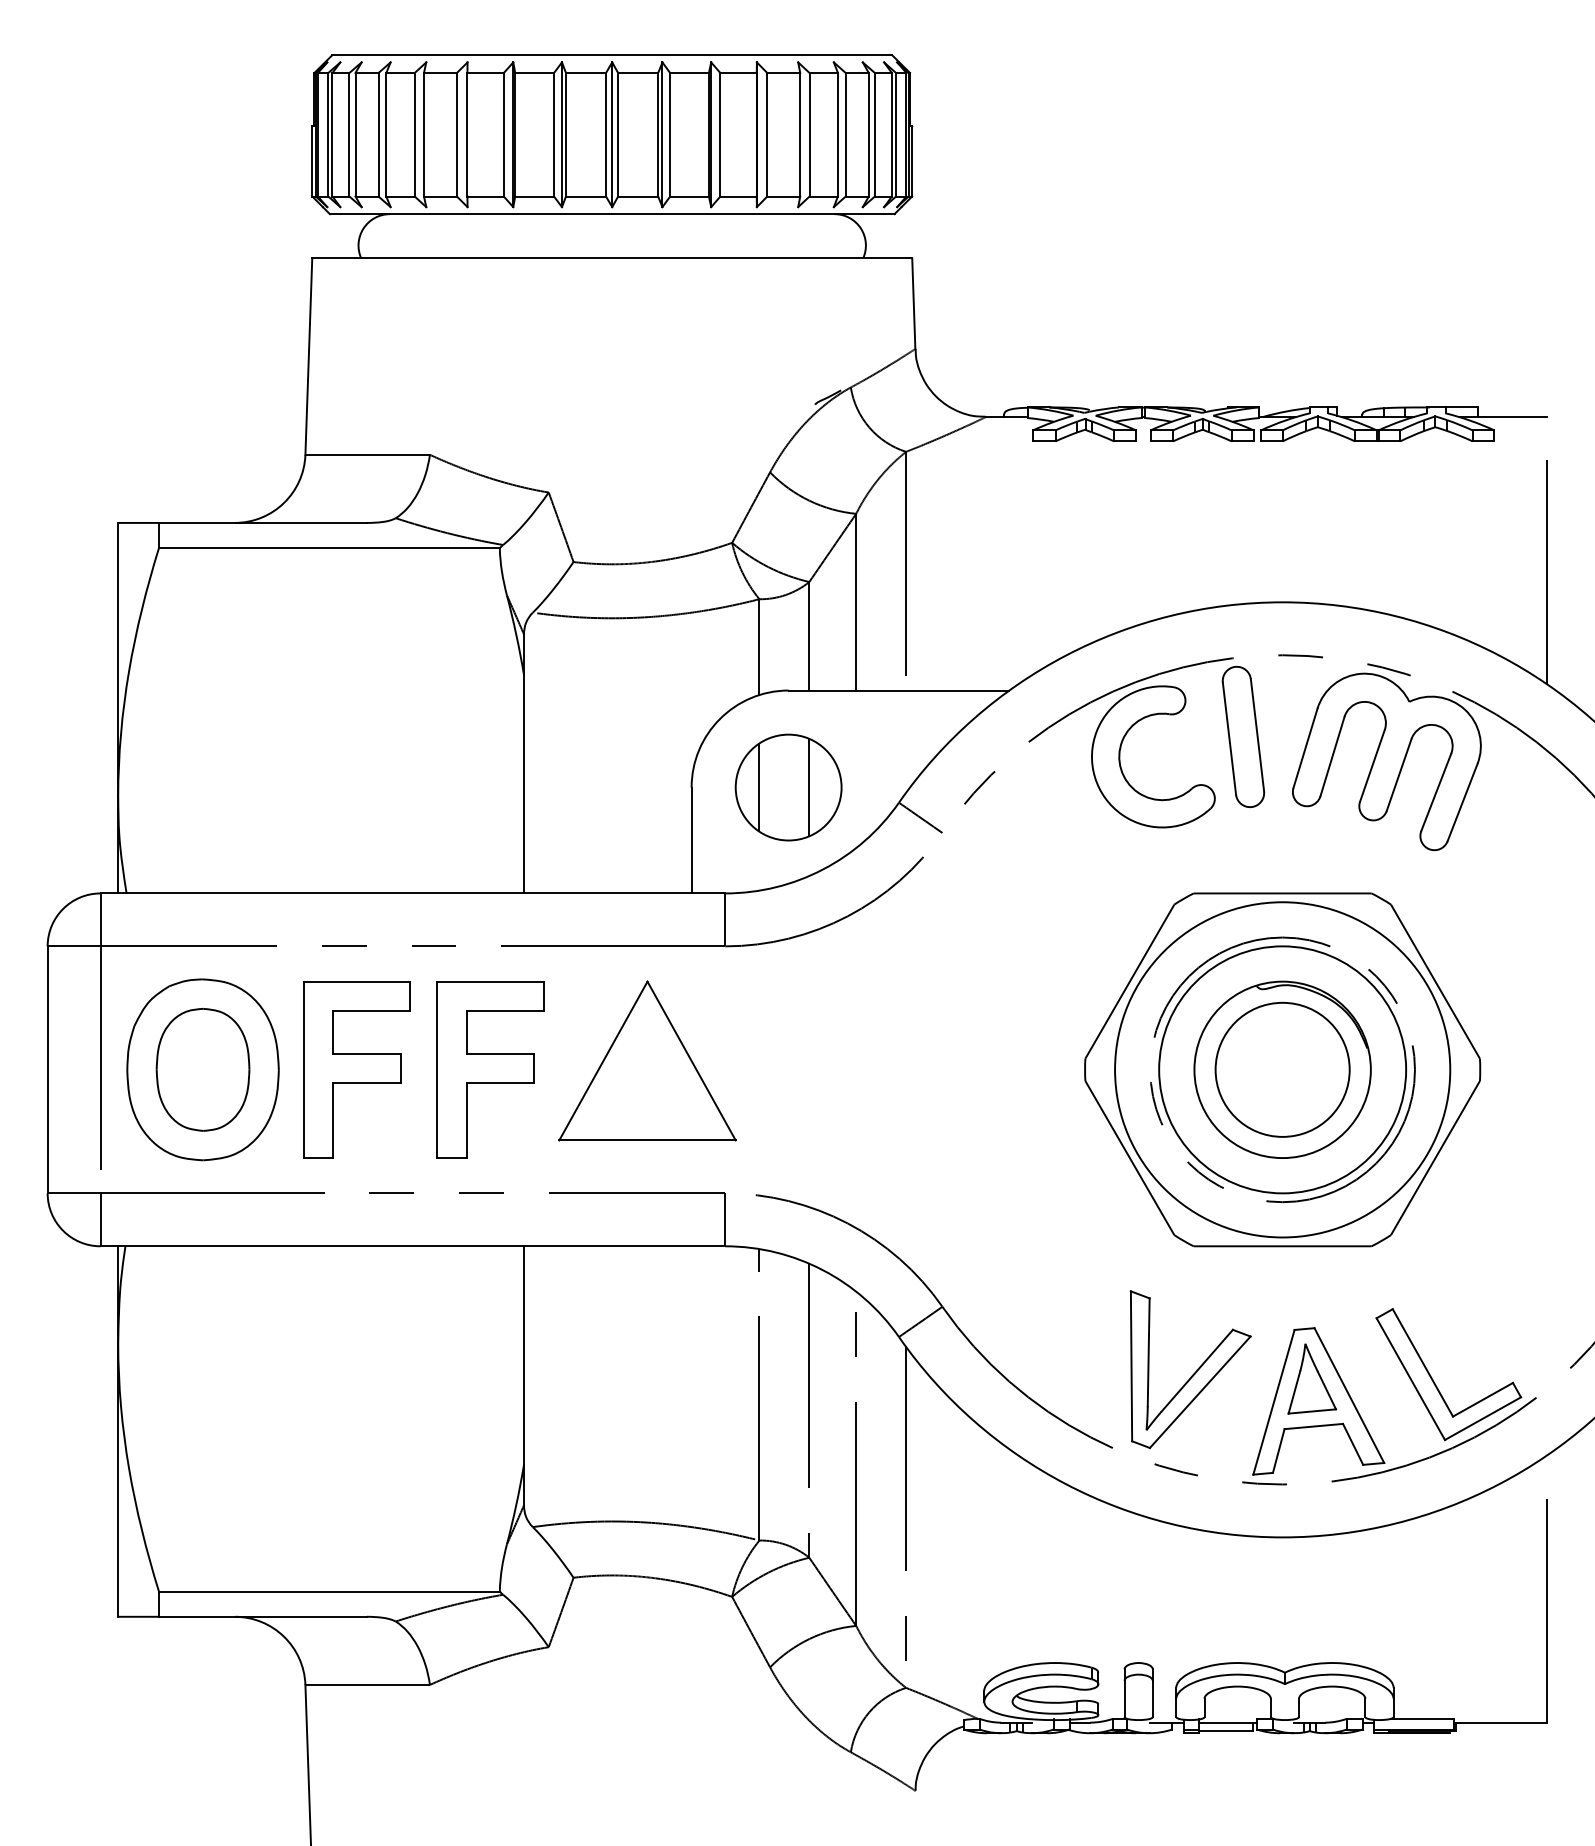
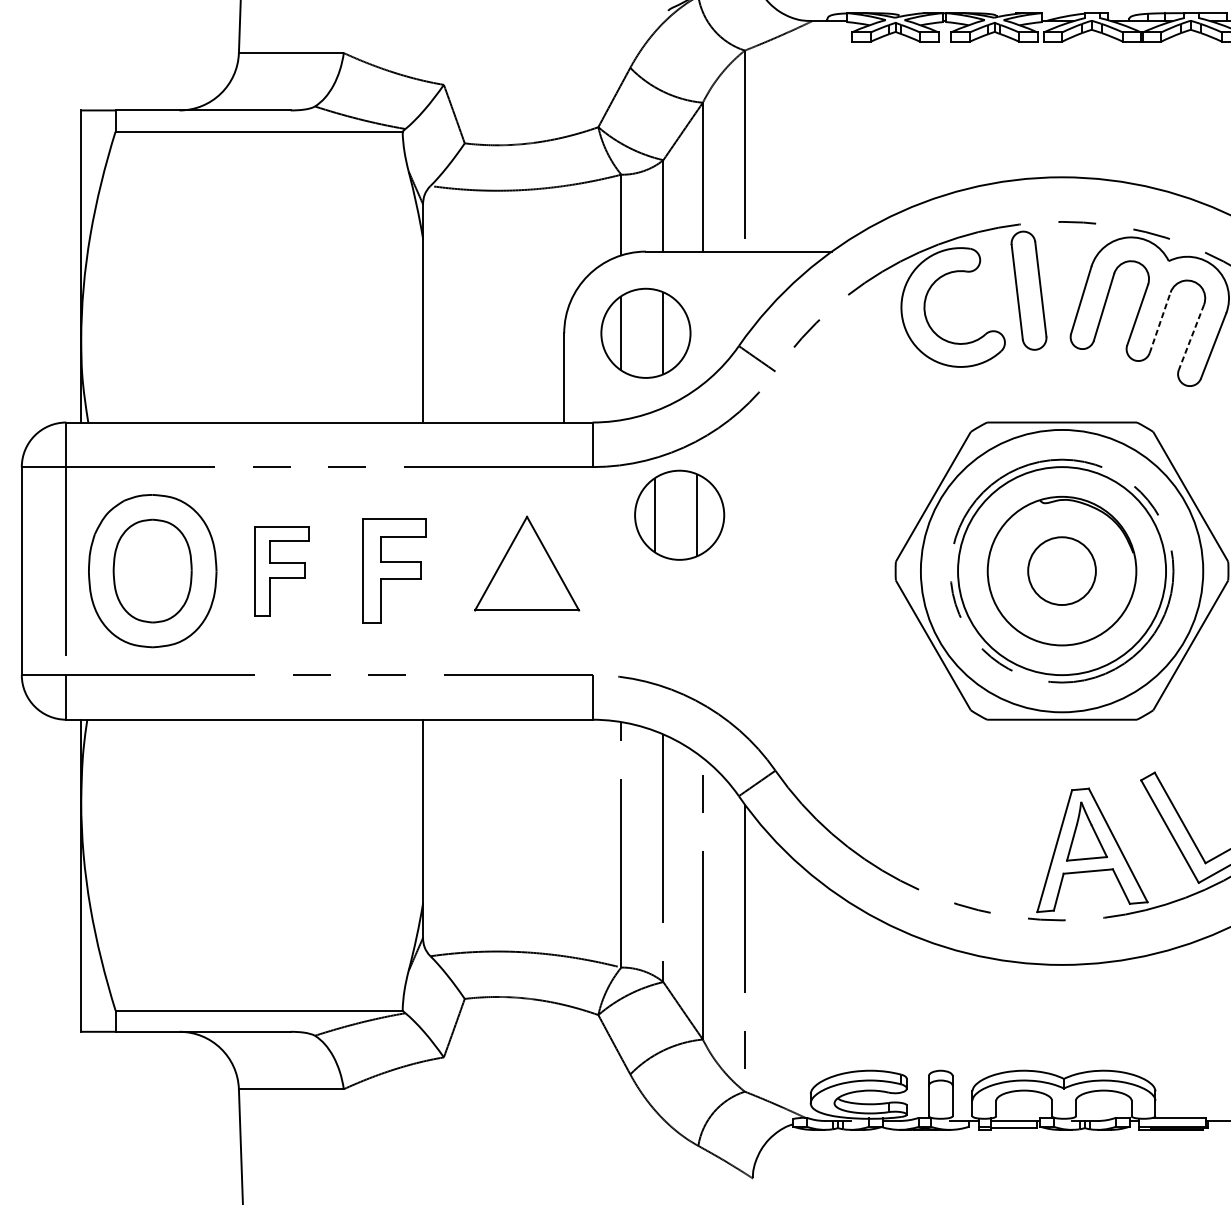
line: (1399, 775) -> (1160, 323), solid -> dashed
line: (1436, 792) -> (1191, 337), solid -> dashed
part: (828, 1003) -> (679, 515), added
part: (647, 1060) -> (527, 563), size x0.7
part: (356, 1069) -> (281, 570), size x0.6
part: (490, 1069) -> (394, 570), size x0.7
circle: (1282, 1069) -> (1061, 570), size x0.6
part: (1190, 1369) -> (984, 823), removed

